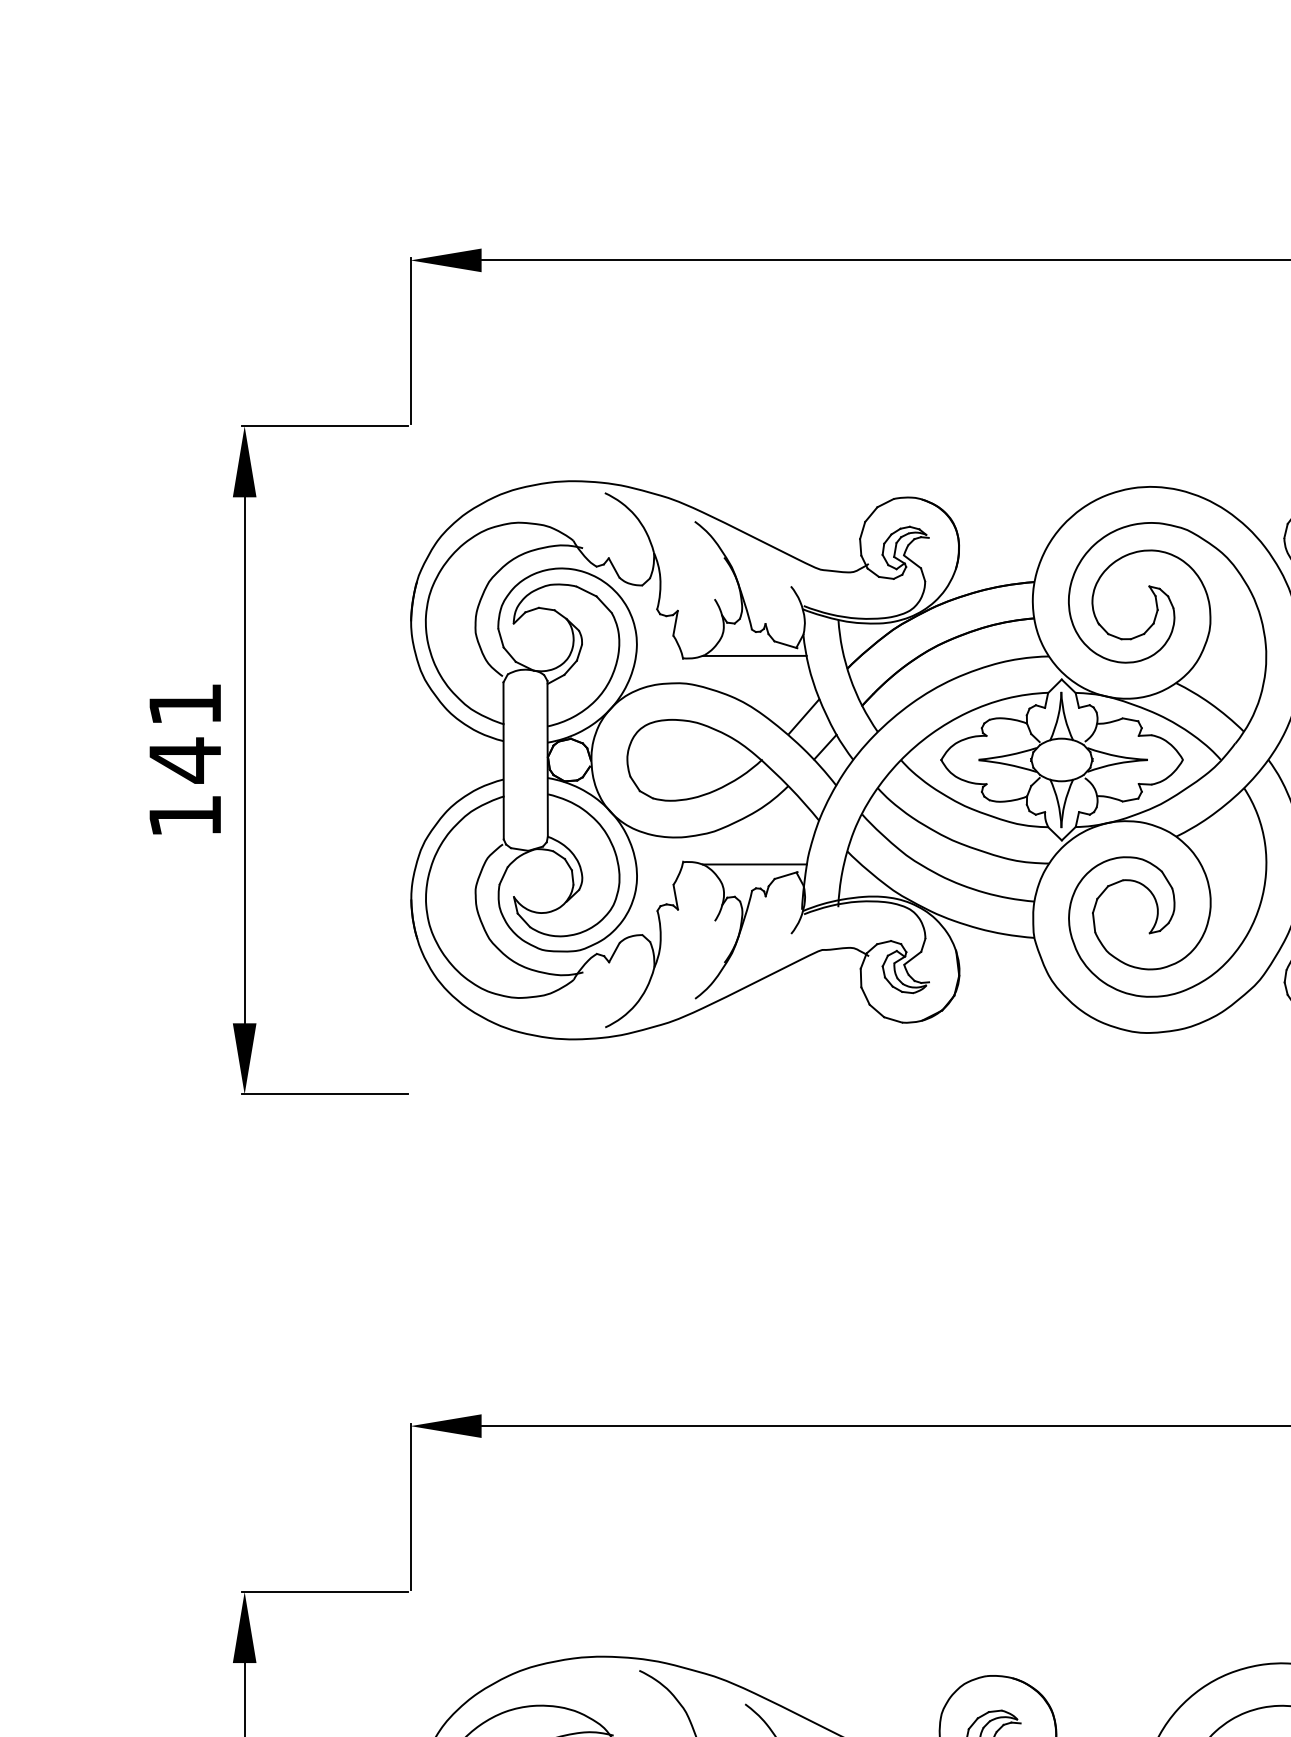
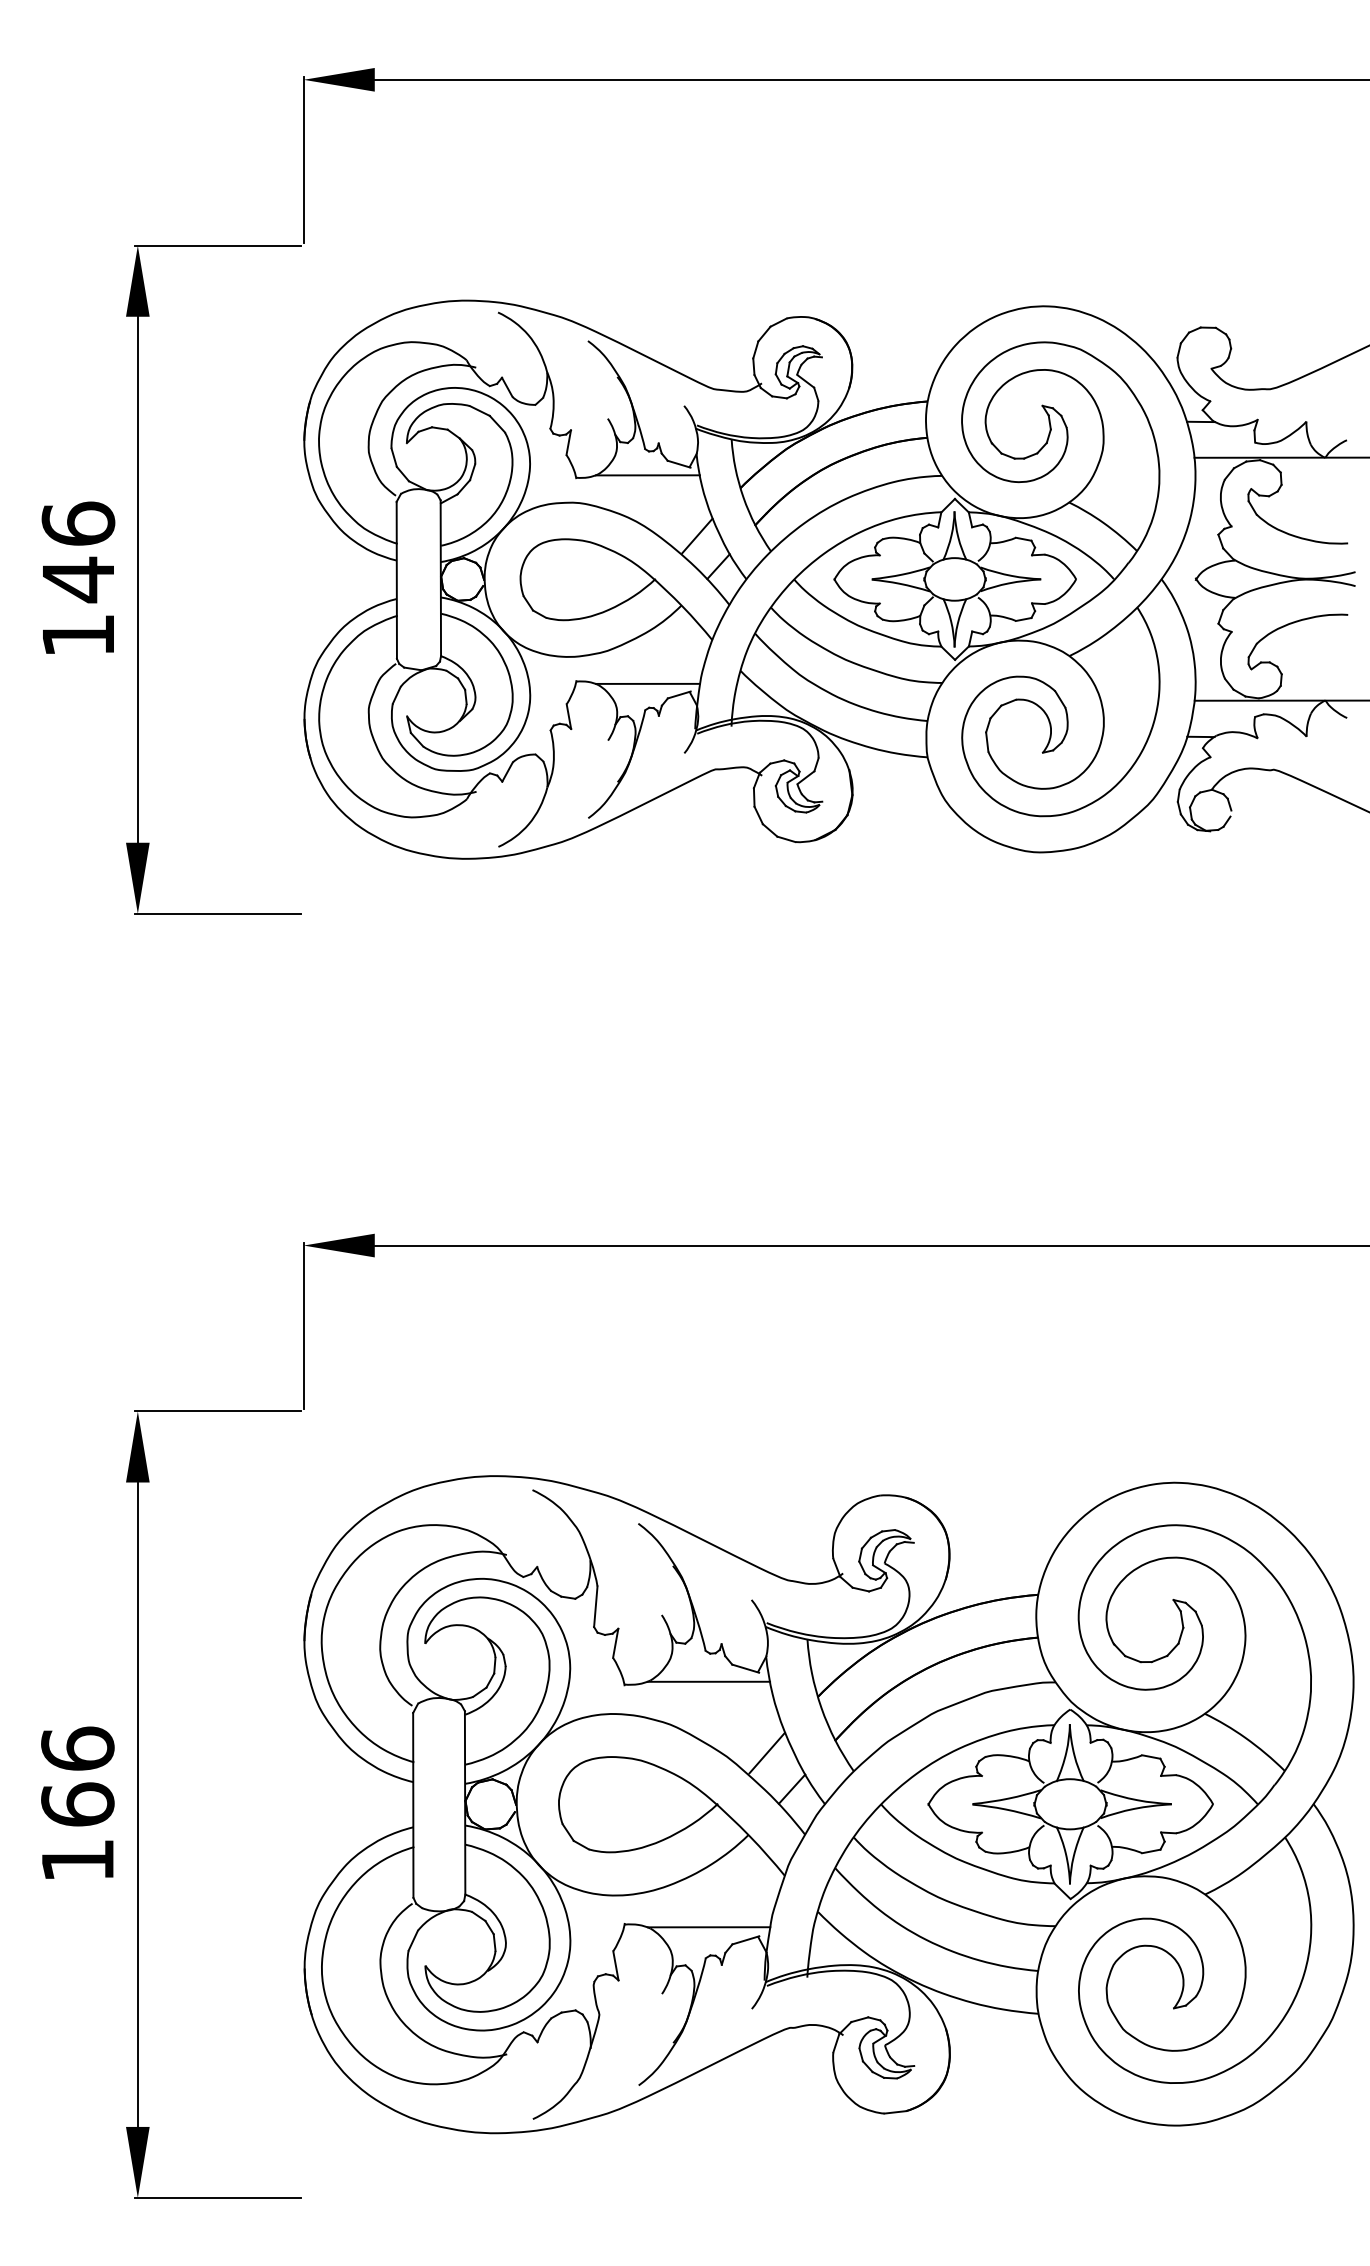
text: (185, 704) -> (78, 523), 141 -> 146

